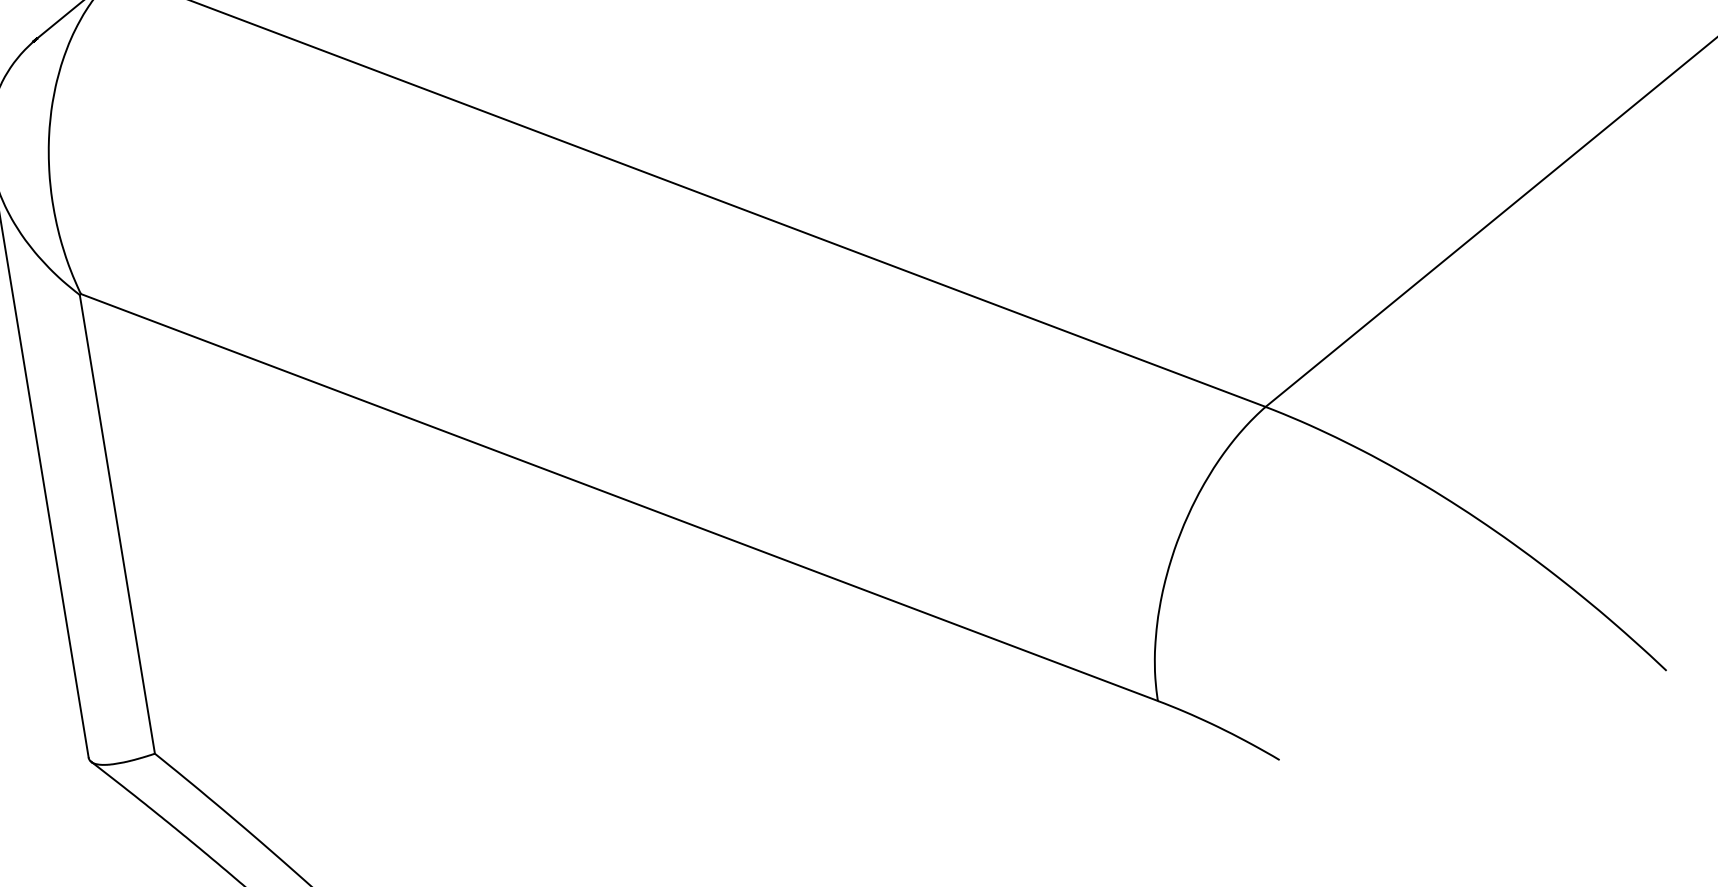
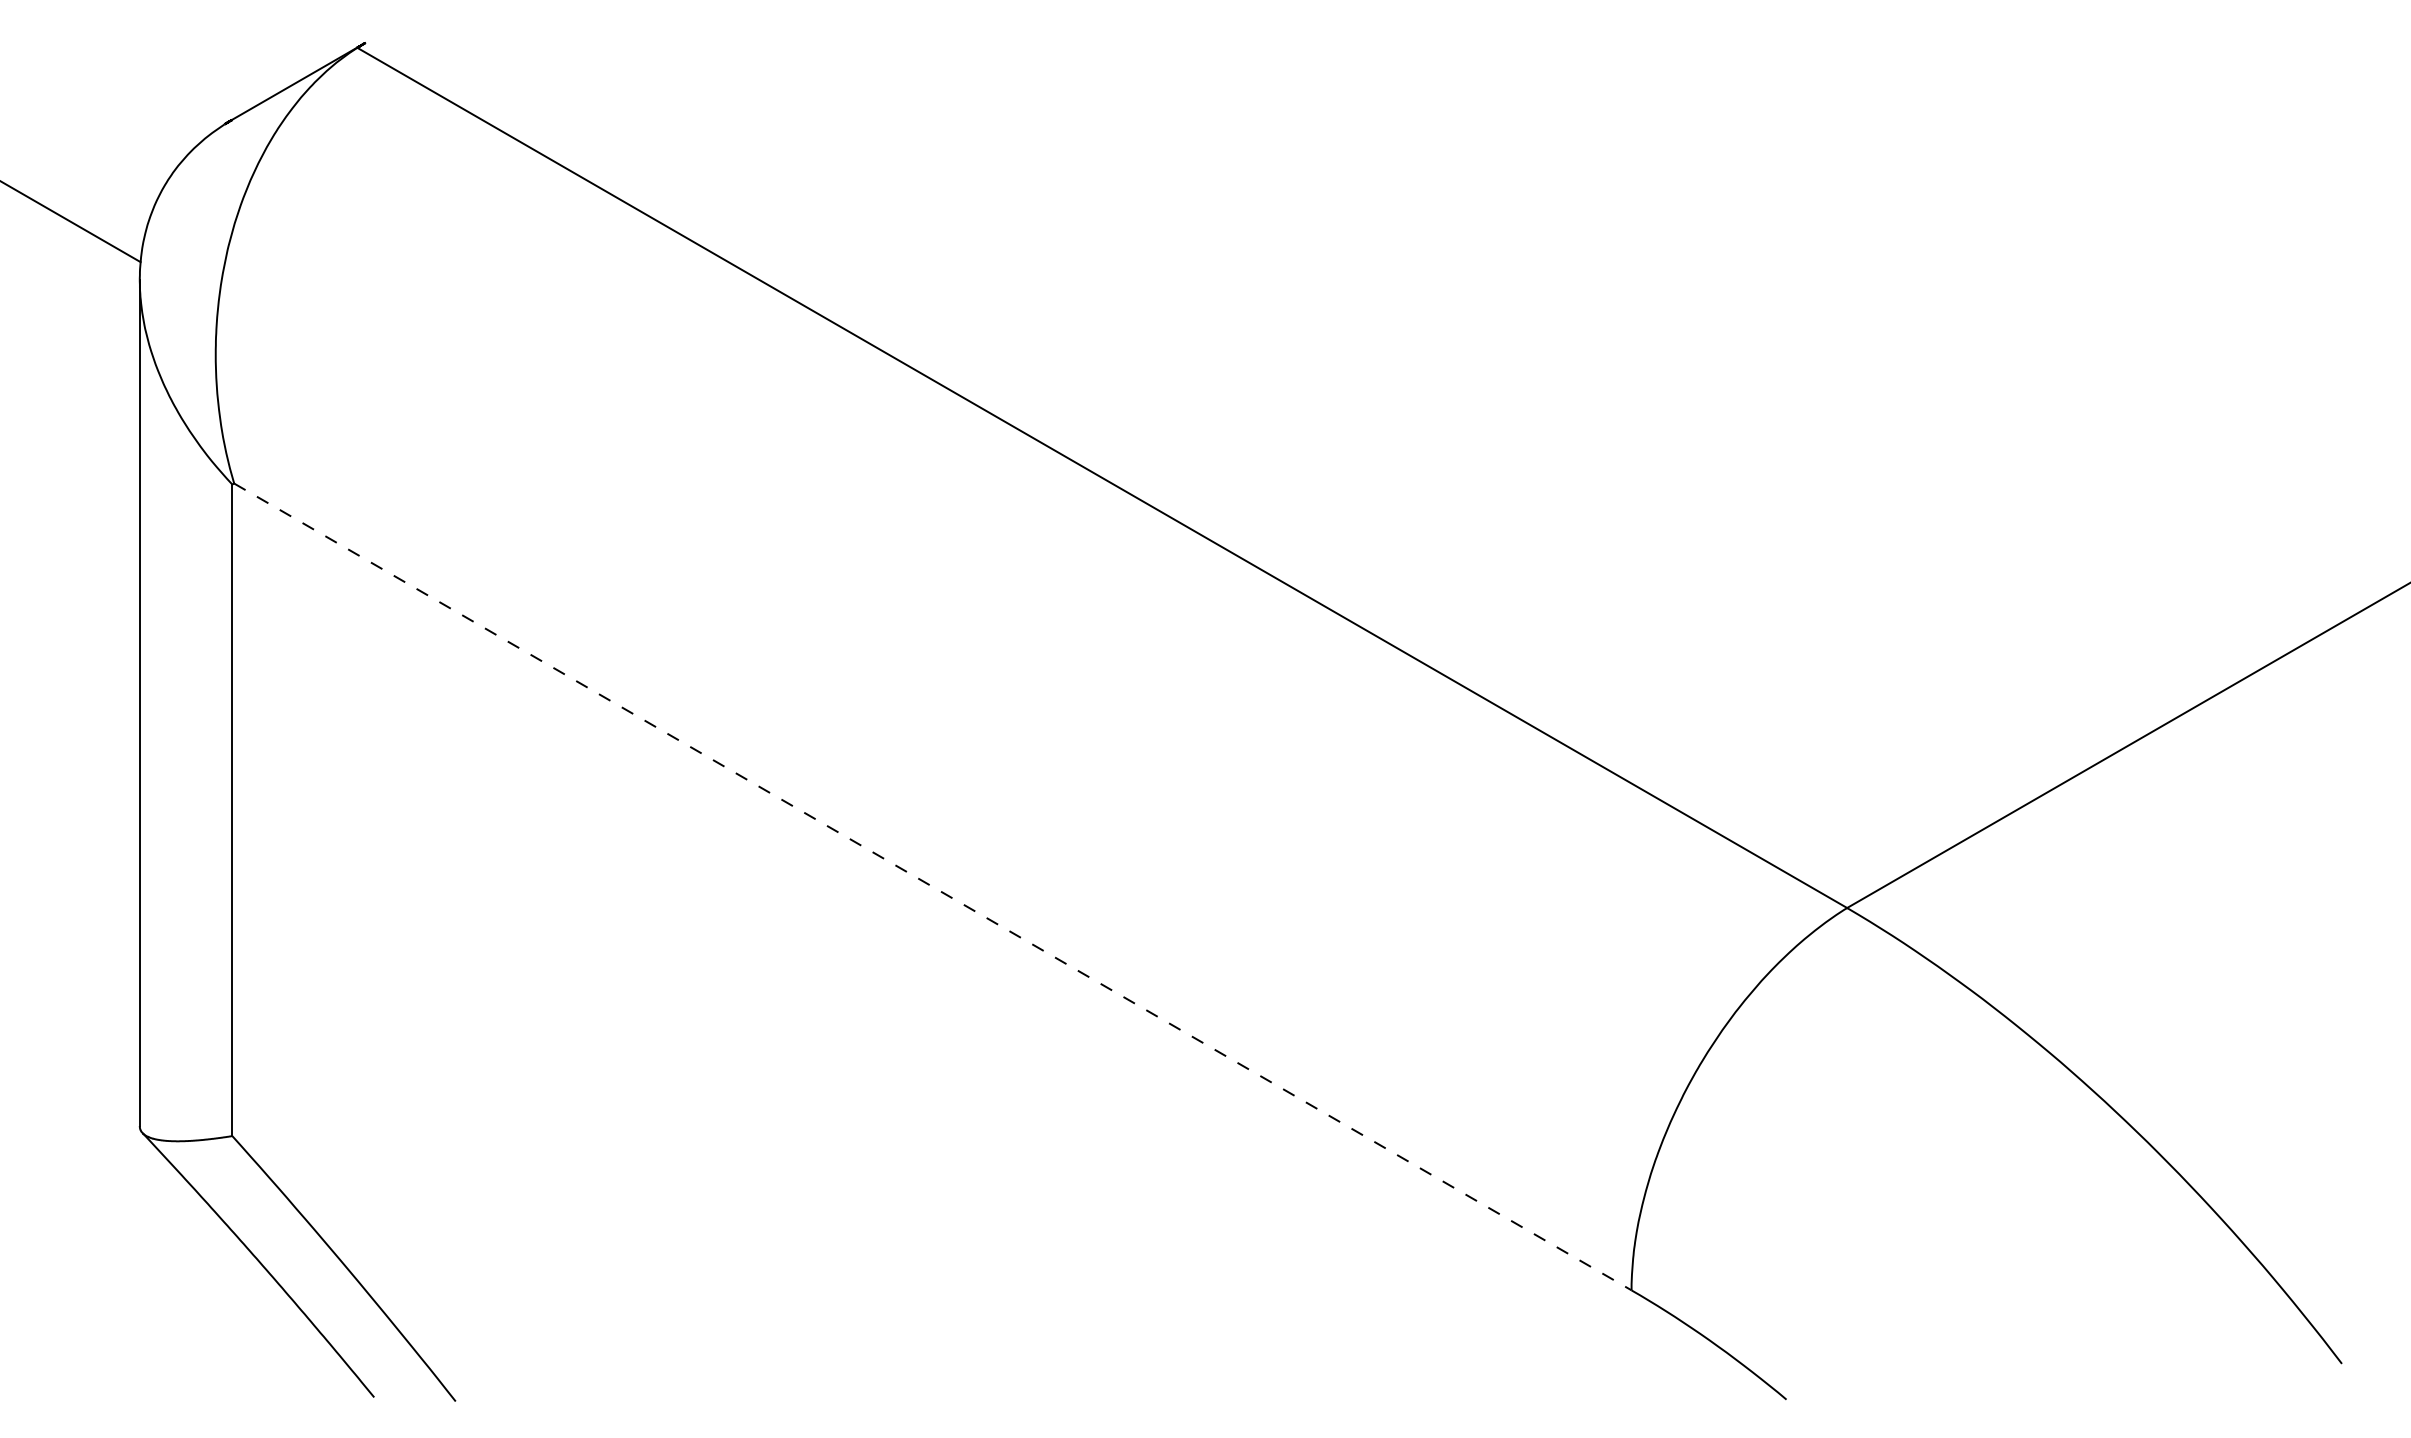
line: (619, 497) -> (932, 886), solid -> dashed

